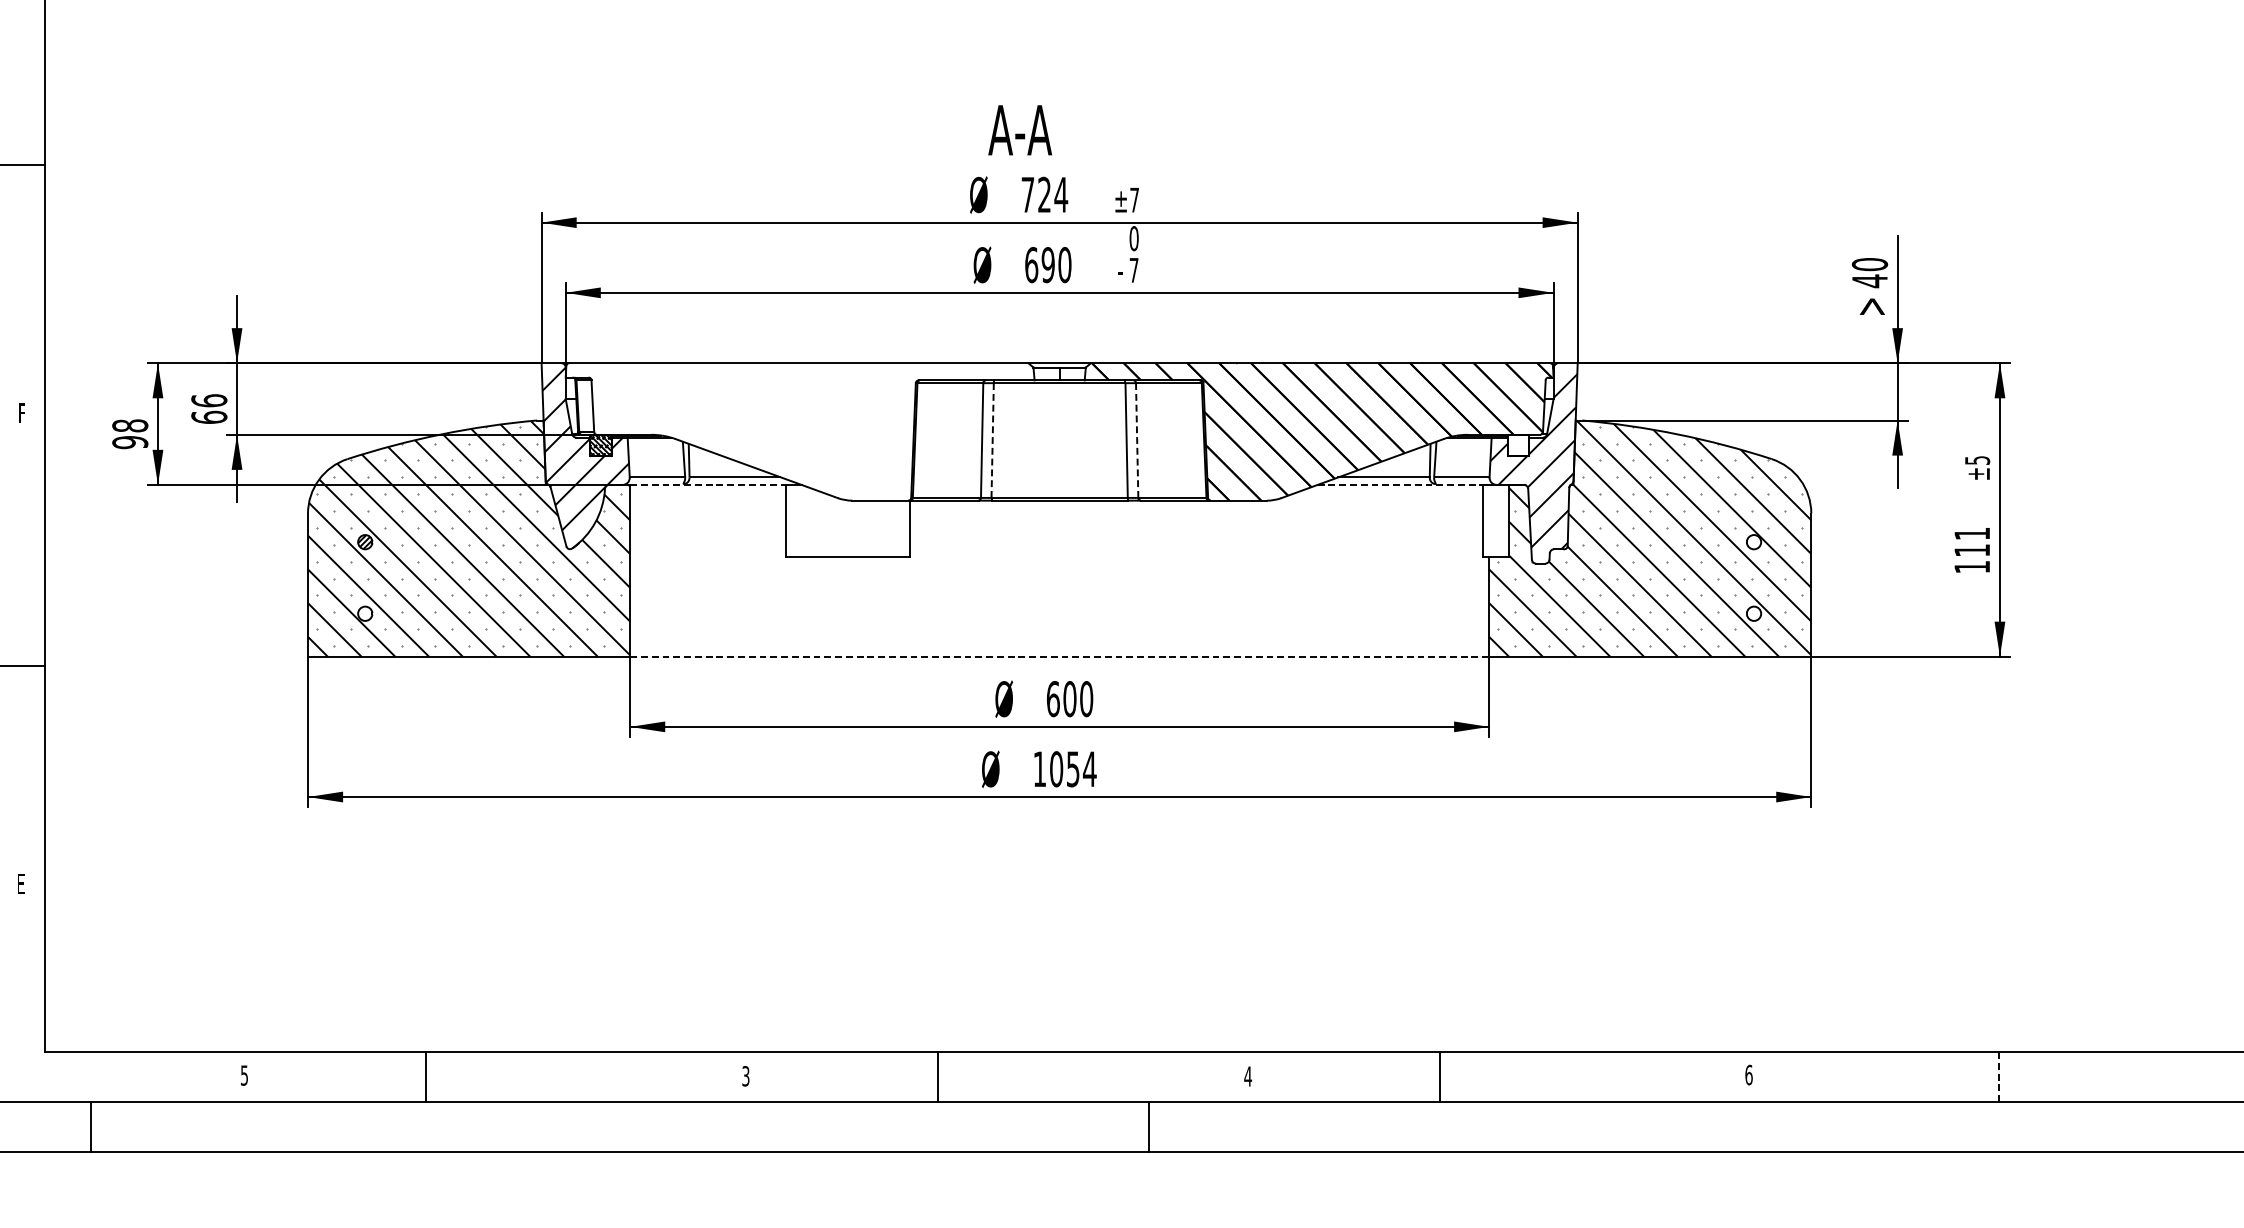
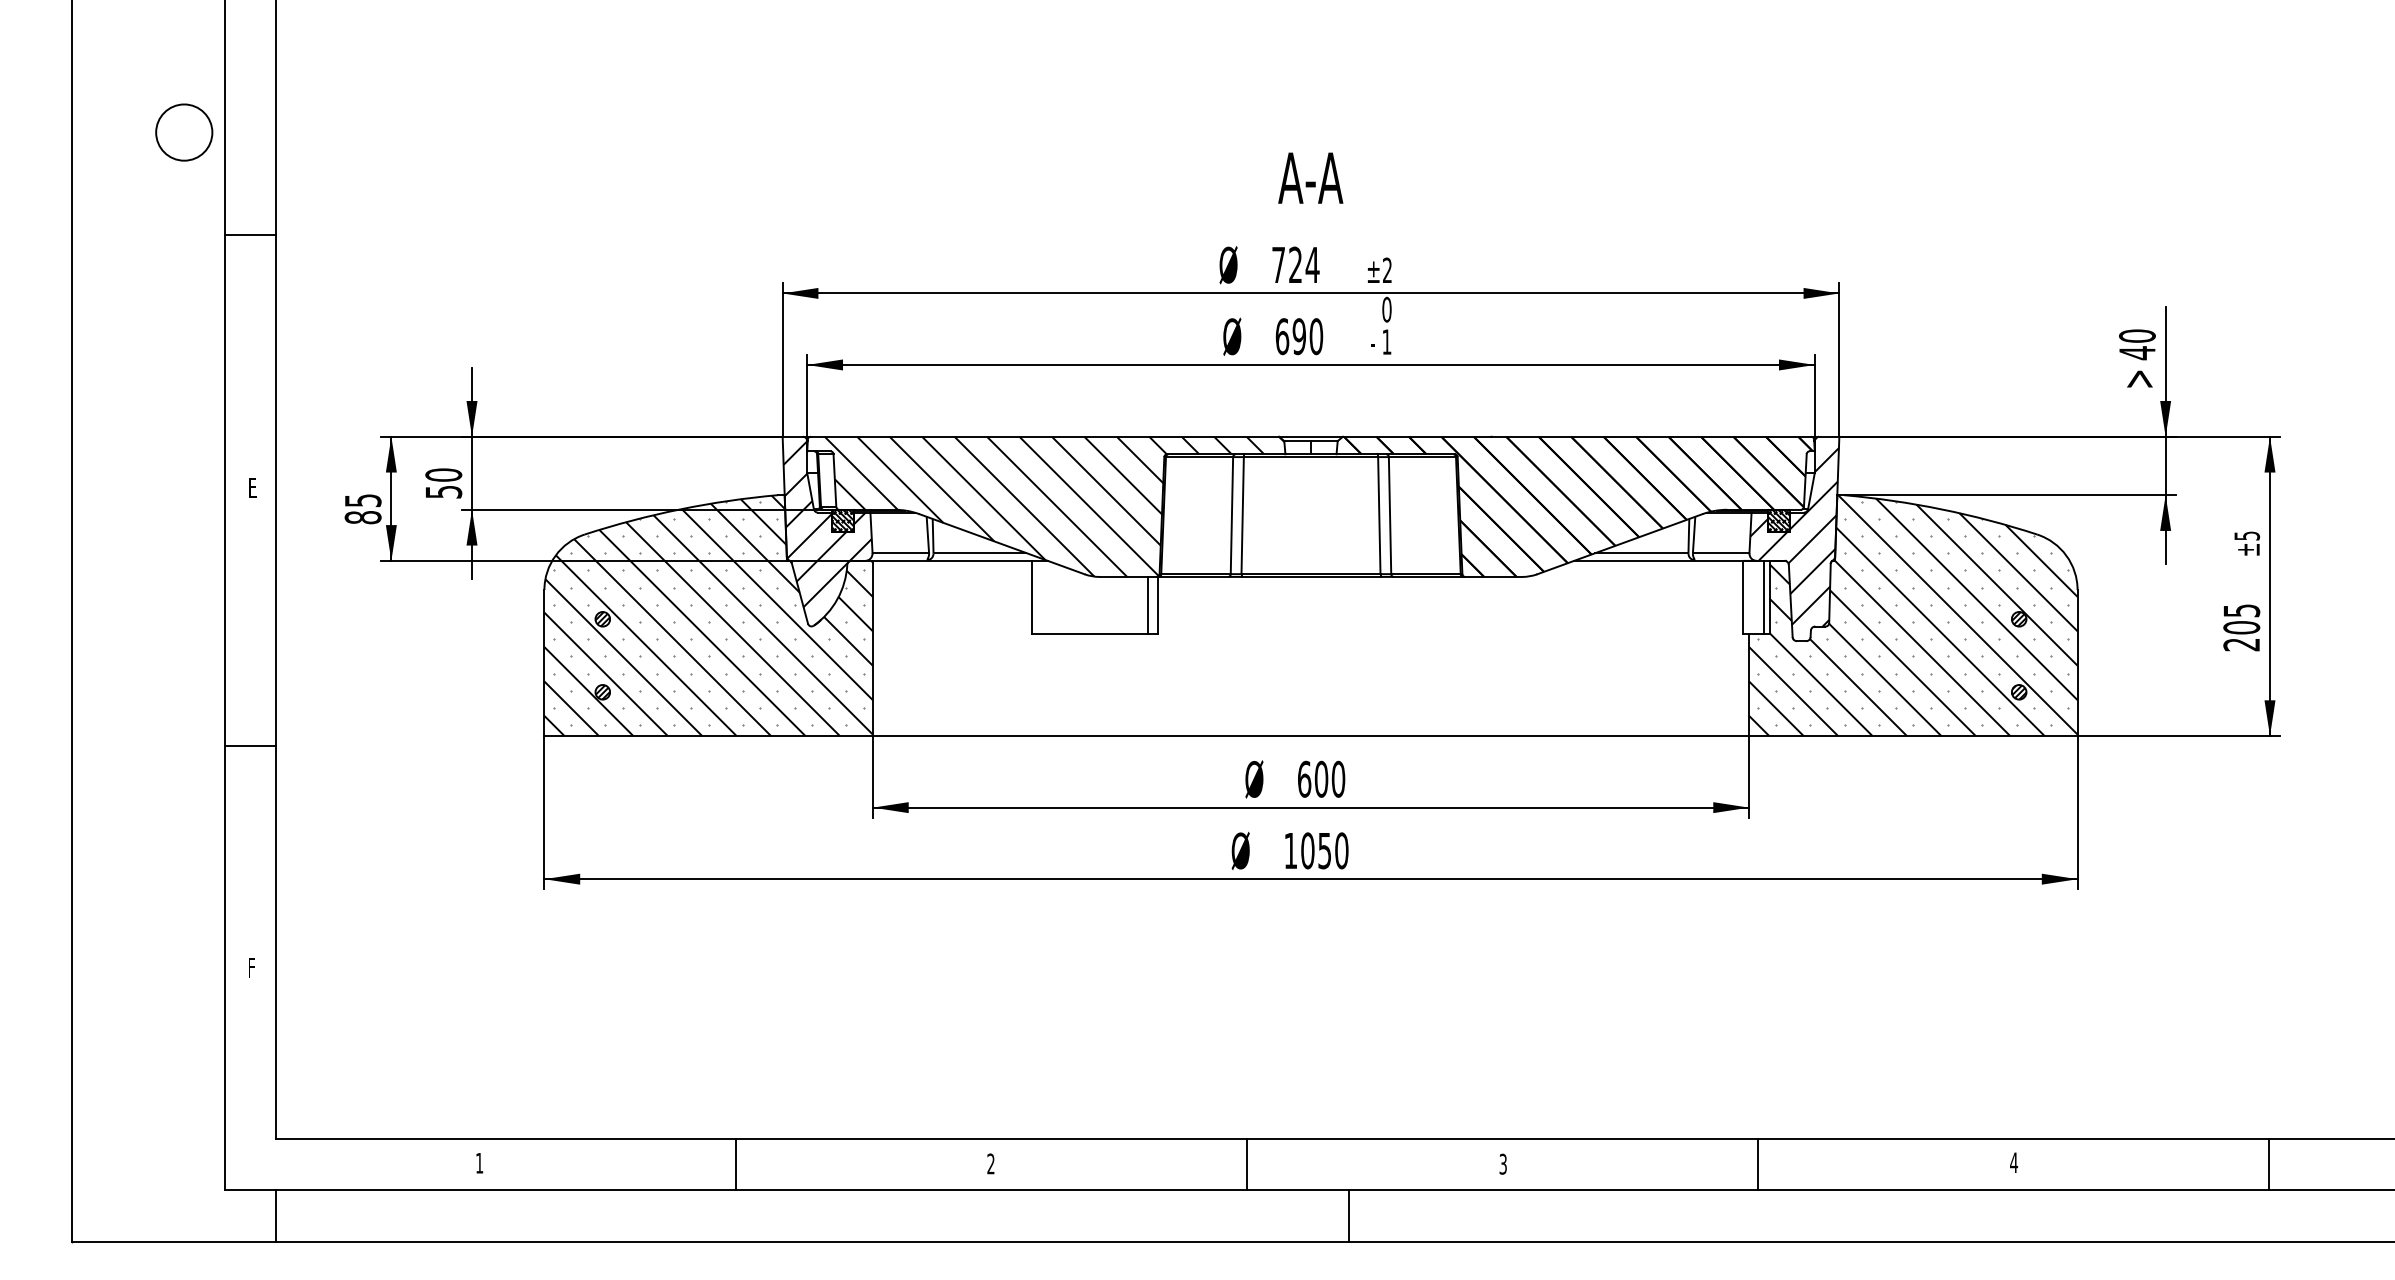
text: (1019, 129) -> (1310, 177), moved
text: (1134, 199) -> (1387, 269), ±7 -> ±2
text: (1133, 269) -> (1386, 341), 7 -> 1
text: (209, 409) -> (443, 483), 66 -> 50
text: (21, 412) -> (252, 487), F -> E
hatch: (808, 431) -> (1054, 506), added
text: (129, 434) -> (362, 509), 98 -> 85
line: (992, 440) -> (1242, 515), dashed -> solid
line: (1137, 440) -> (1390, 515), dashed -> solid
hatch: (1518, 445) -> (1778, 520), added
line: (708, 484) -> (952, 560), dashed -> solid
line: (1401, 484) -> (1659, 560), dashed -> solid
line: (1503, 519) -> (1763, 596), added
line: (899, 527) -> (1147, 604), added
hatch: (1754, 542) -> (2019, 619), added
text: (1972, 550) -> (2241, 627), 111 -> 205
hatch: (364, 613) -> (602, 692), added
hatch: (1754, 613) -> (2019, 692), added
line: (1060, 657) -> (1311, 736), dashed -> solid
text: (1089, 768) -> (1341, 850), 1054 -> 1050
text: (20, 883) -> (251, 967), E -> F
text: (1749, 1074) -> (2014, 1162), 6 -> 4
text: (244, 1075) -> (479, 1163), 5 -> 1
text: (1248, 1075) -> (1503, 1163), 4 -> 3
line: (426, 1076) -> (736, 1164), moved
text: (745, 1076) -> (990, 1164), 3 -> 2
line: (938, 1076) -> (1247, 1164), moved
line: (1440, 1076) -> (1758, 1164), moved
line: (1999, 1076) -> (2269, 1164), dashed -> solid
line: (91, 1126) -> (276, 1215), moved
line: (1149, 1126) -> (1349, 1215), moved

